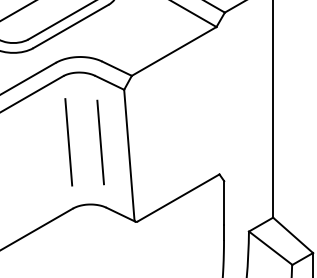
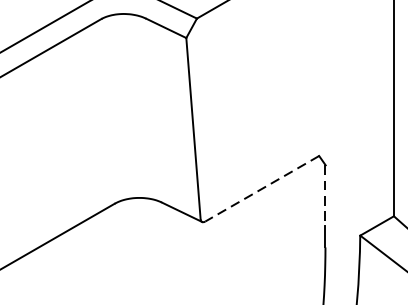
line: (68, 142) -> (108, 111), removed
line: (100, 142) -> (153, 111), removed
line: (178, 198) -> (262, 189), solid -> dashed
line: (224, 202) -> (326, 195), solid -> dashed

